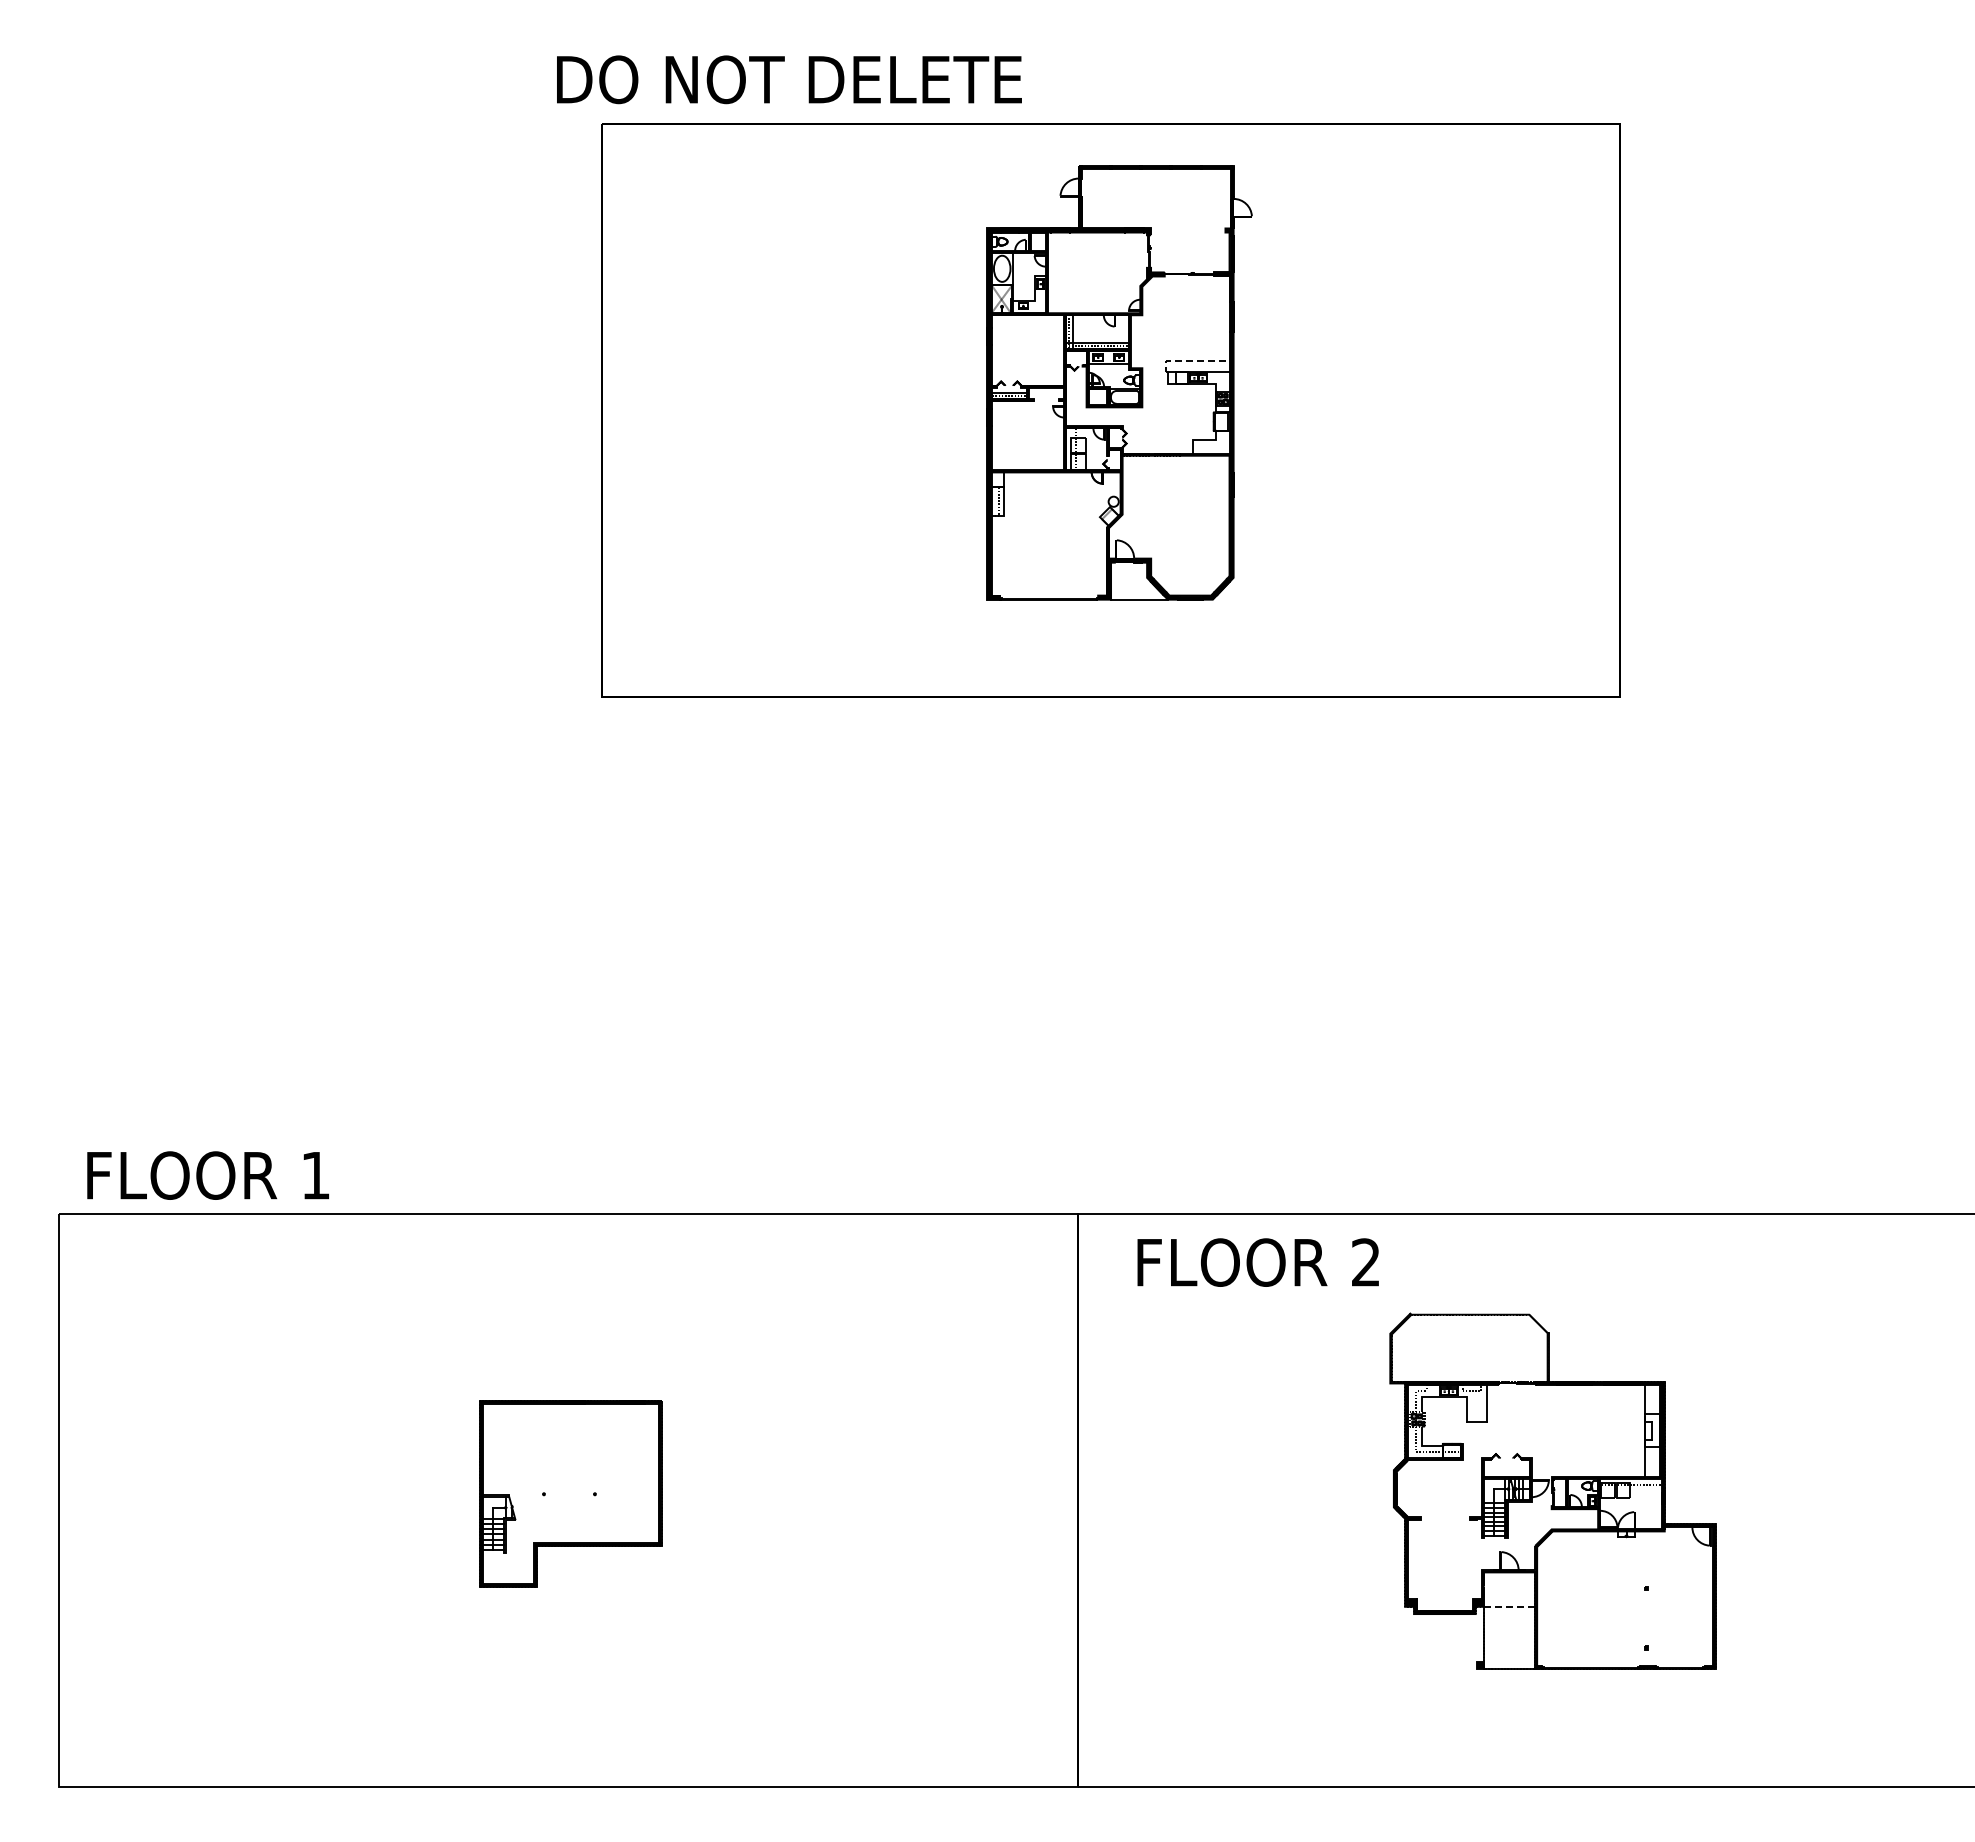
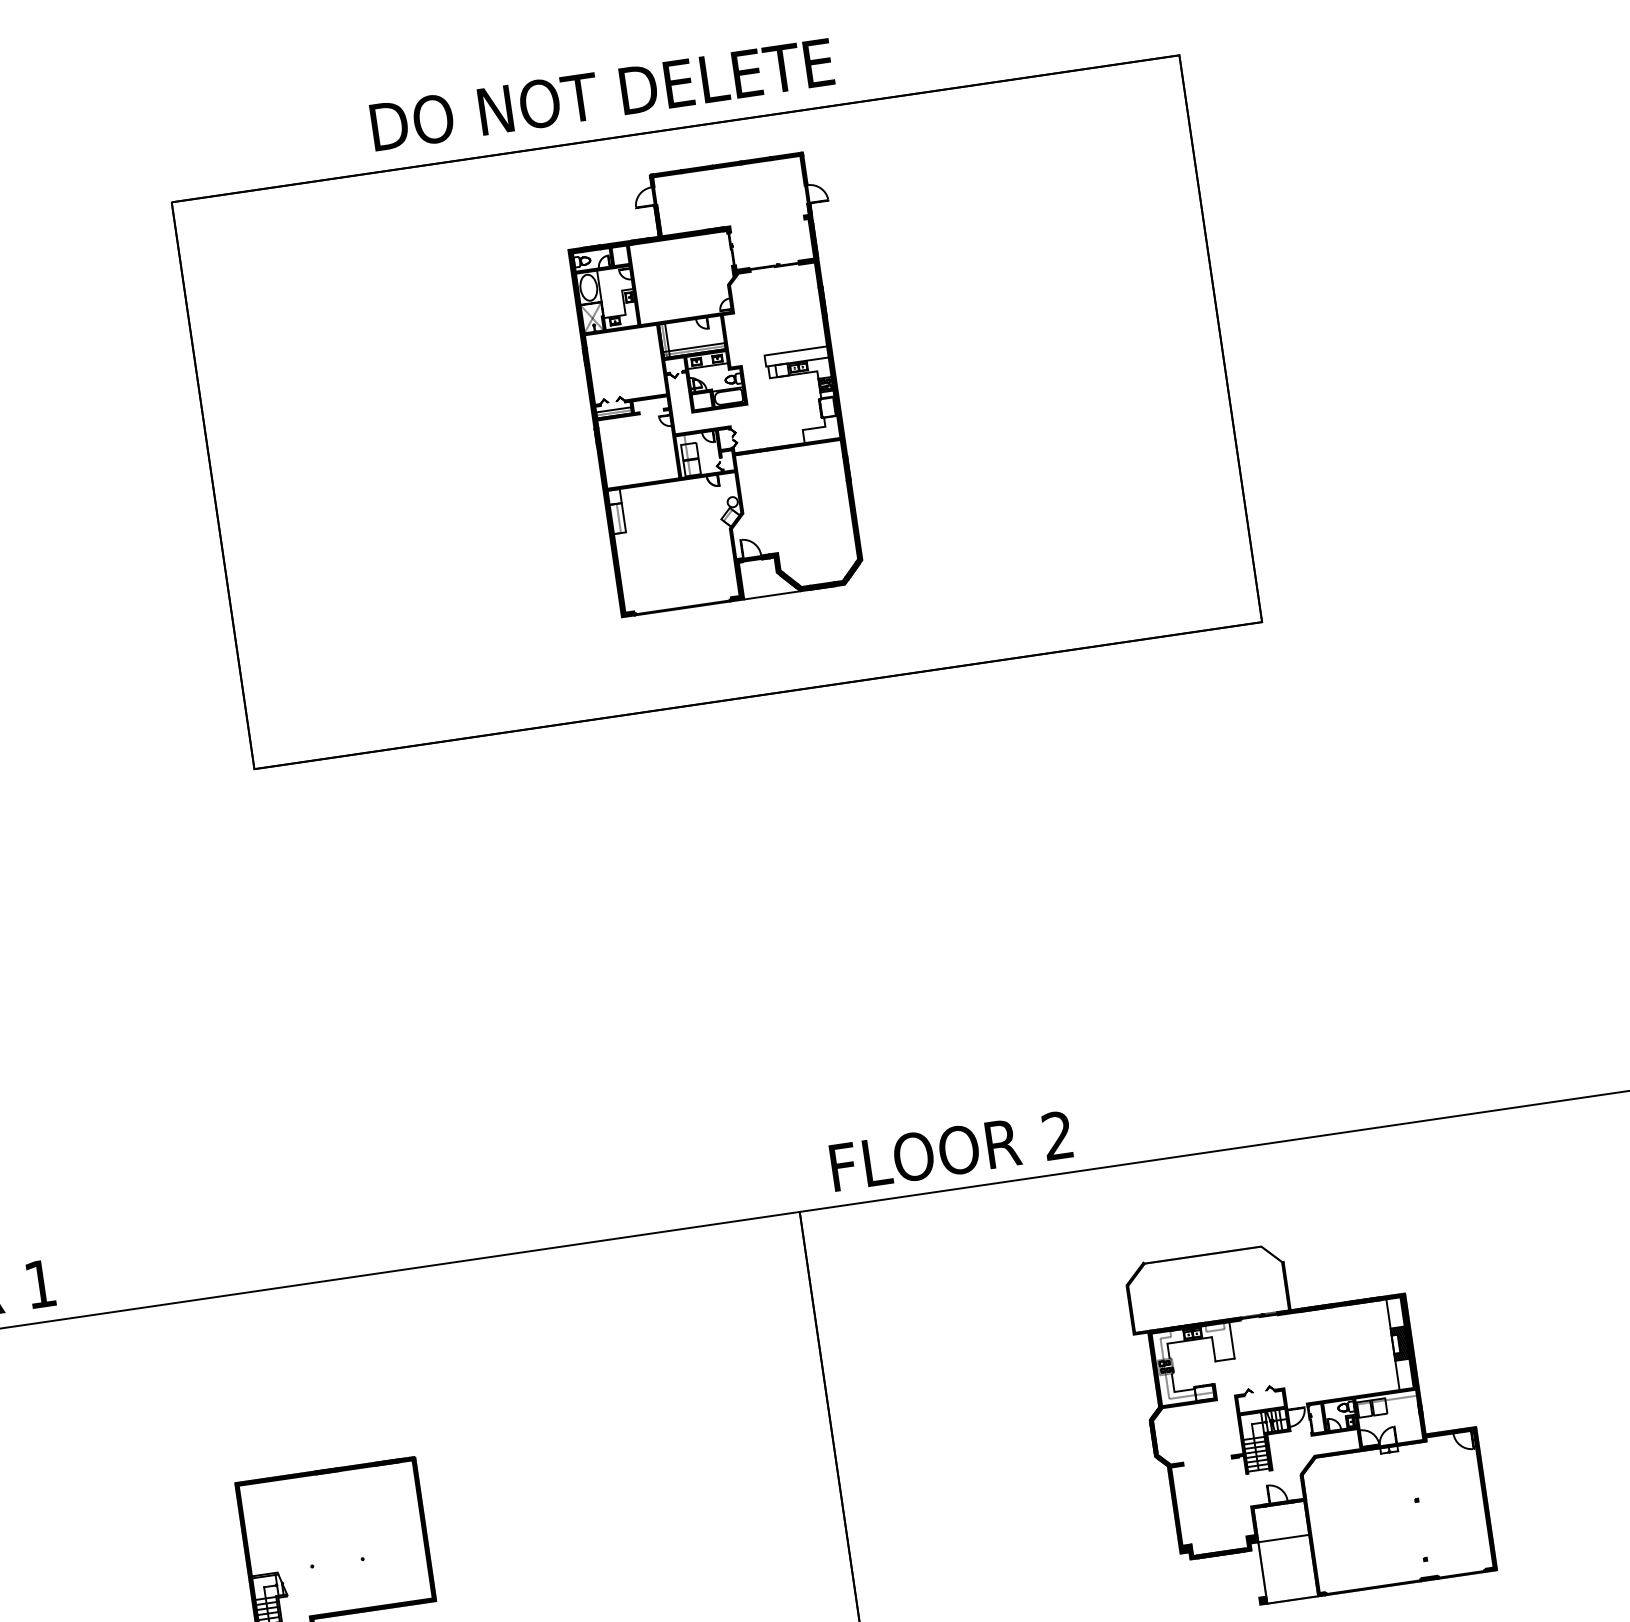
text: (789, 79) -> (602, 94), moved
line: (1190, 361) -> (788, 352), dashed -> solid
text: (1257, 1262) -> (950, 1151), moved
hatch: (1652, 1430) -> (1399, 1343), added
line: (1509, 1606) -> (1283, 1538), dashed -> solid

